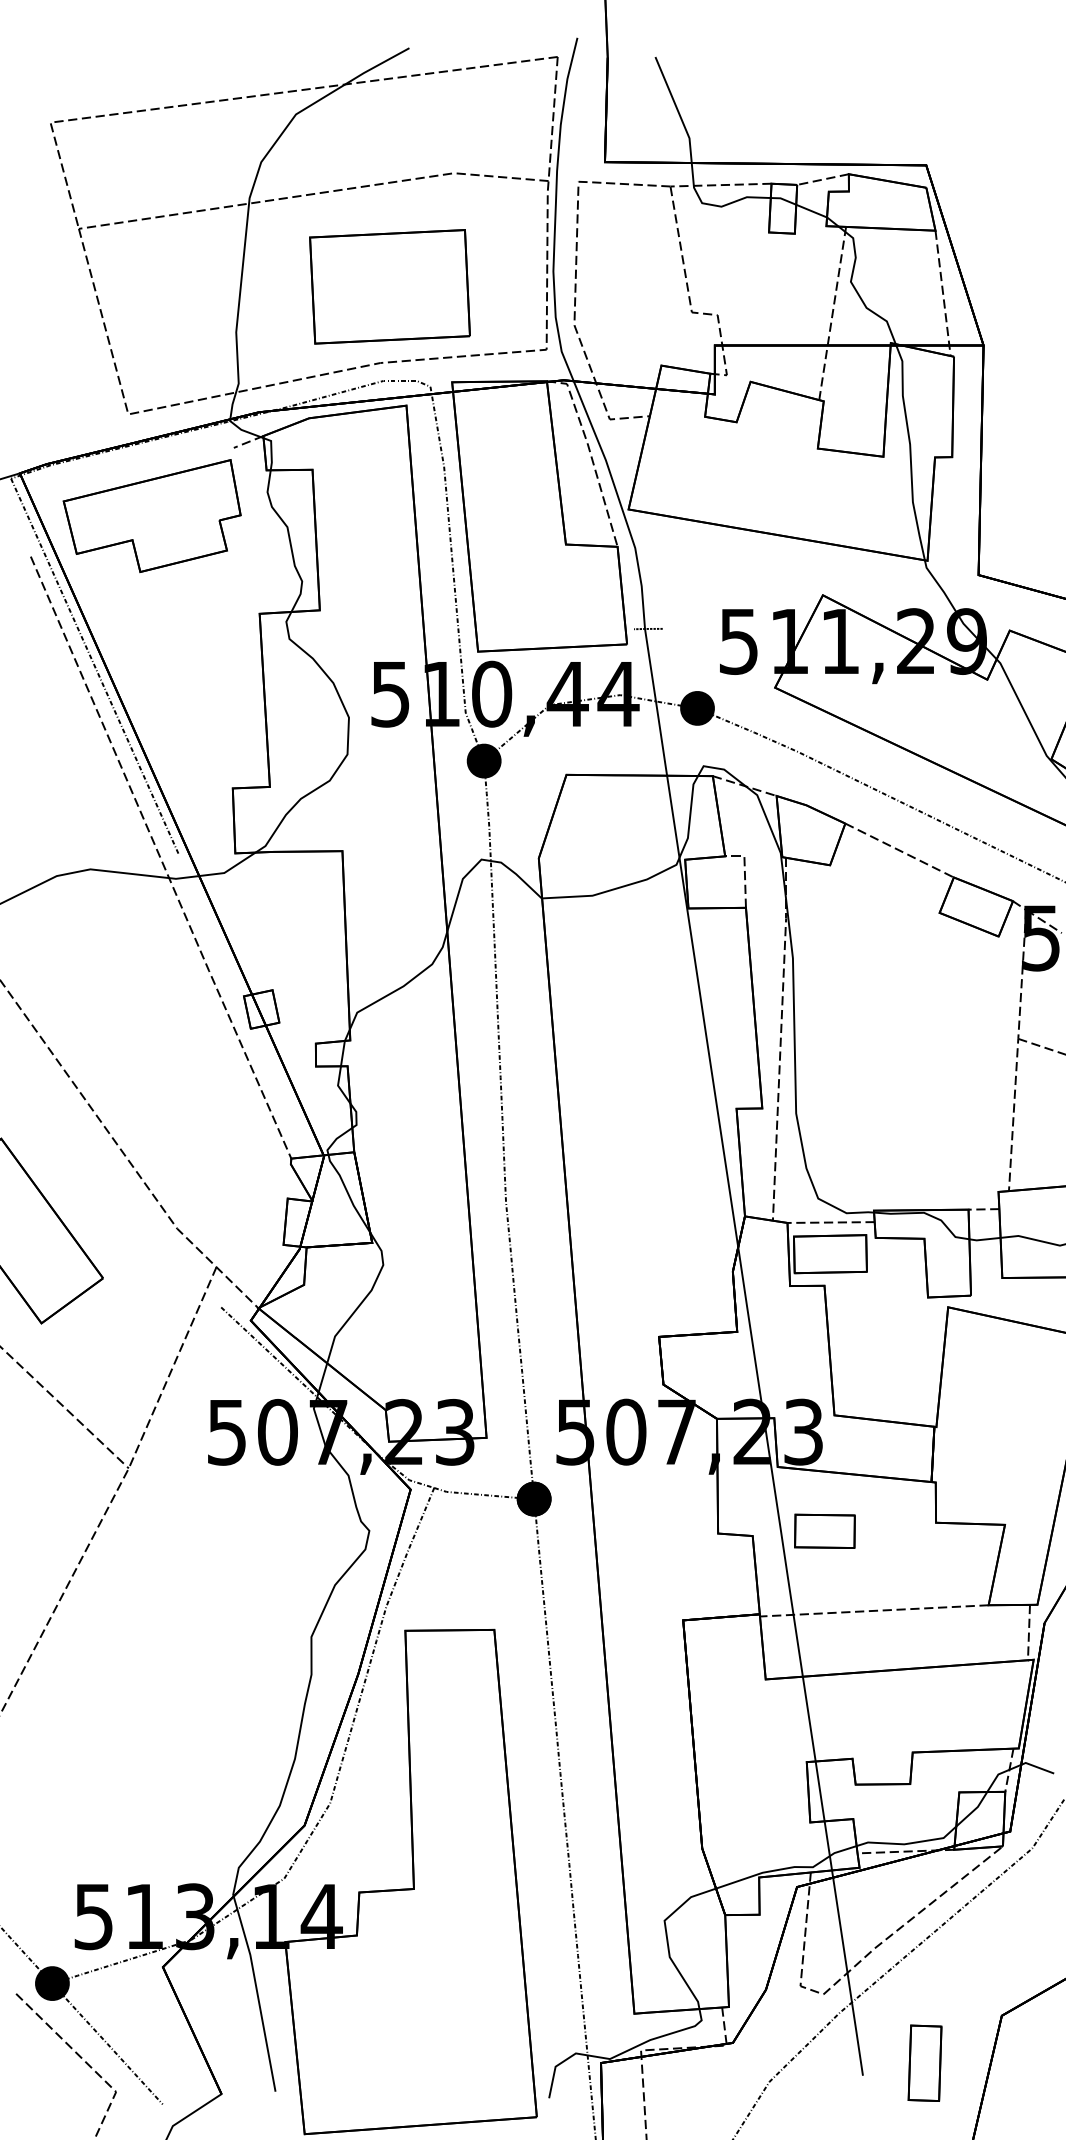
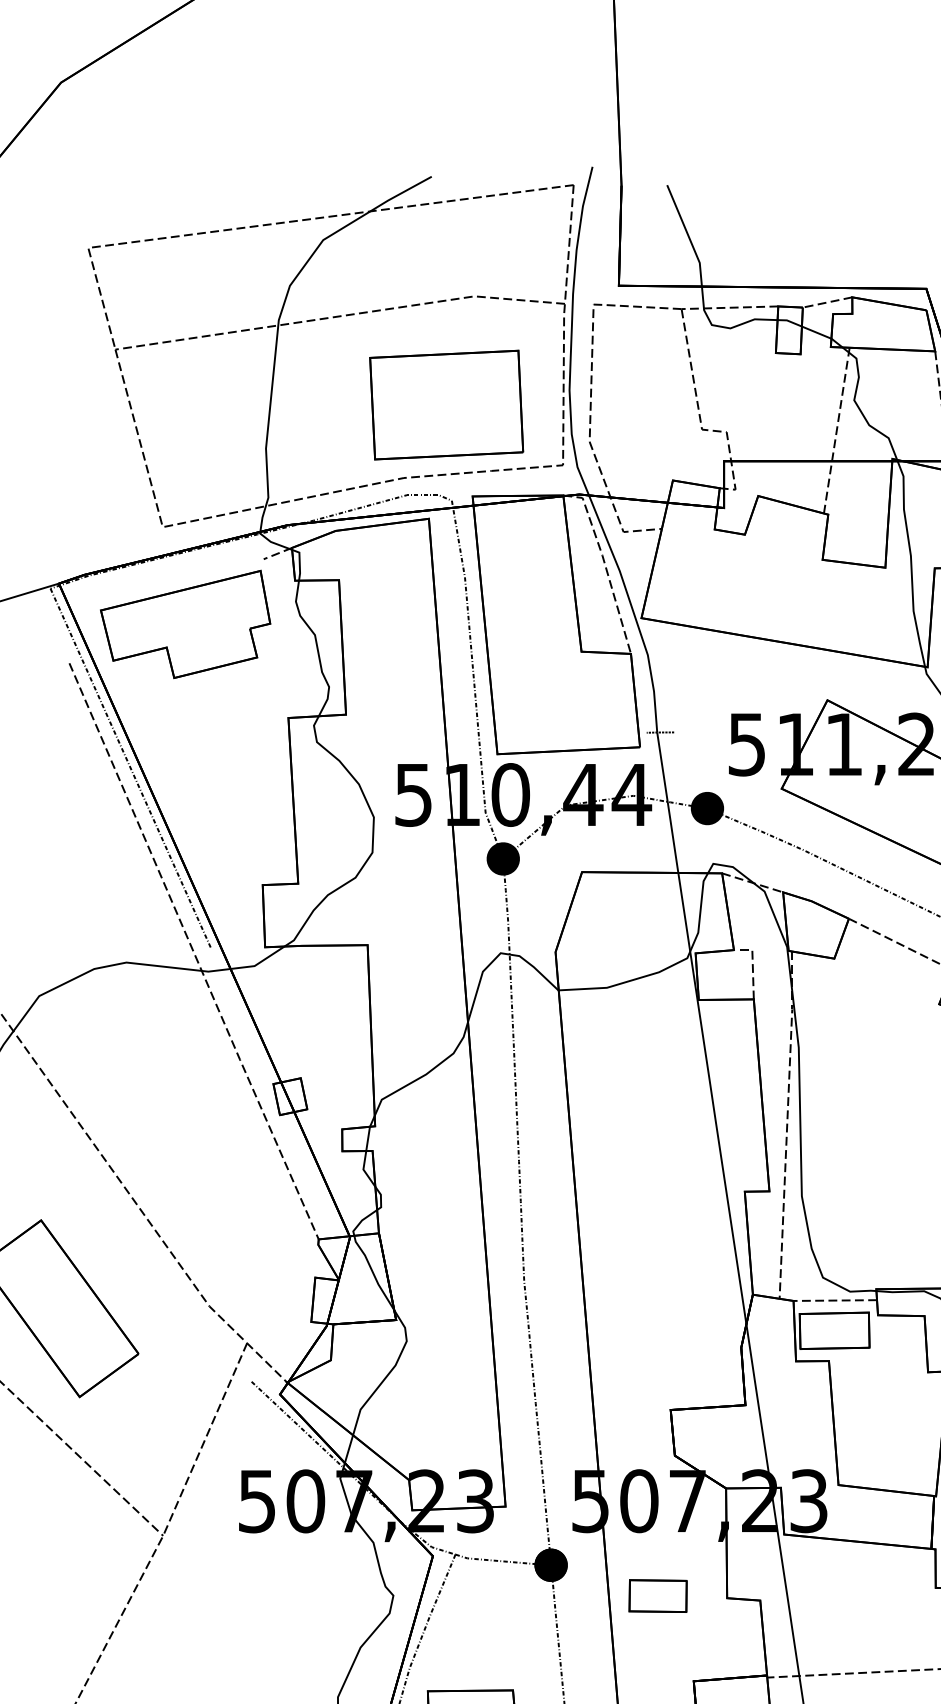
part: (389, 286) -> (446, 404), moved
part: (824, 1530) -> (657, 1595), moved

